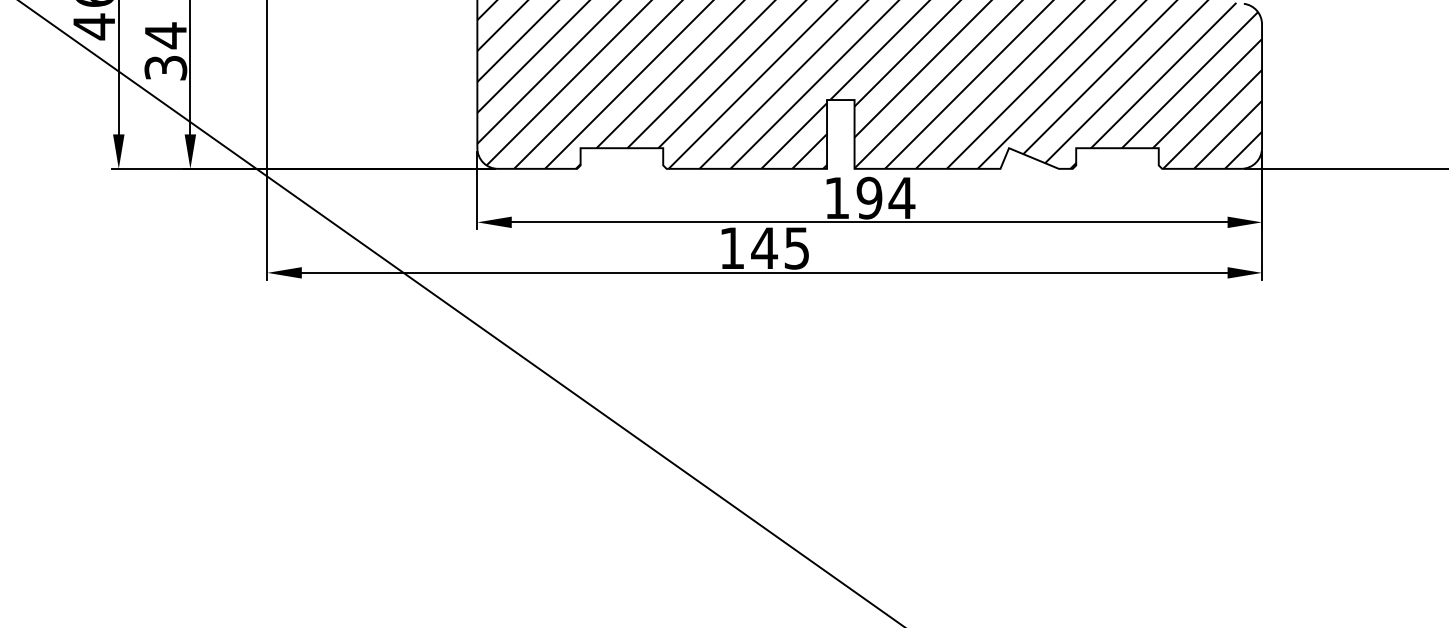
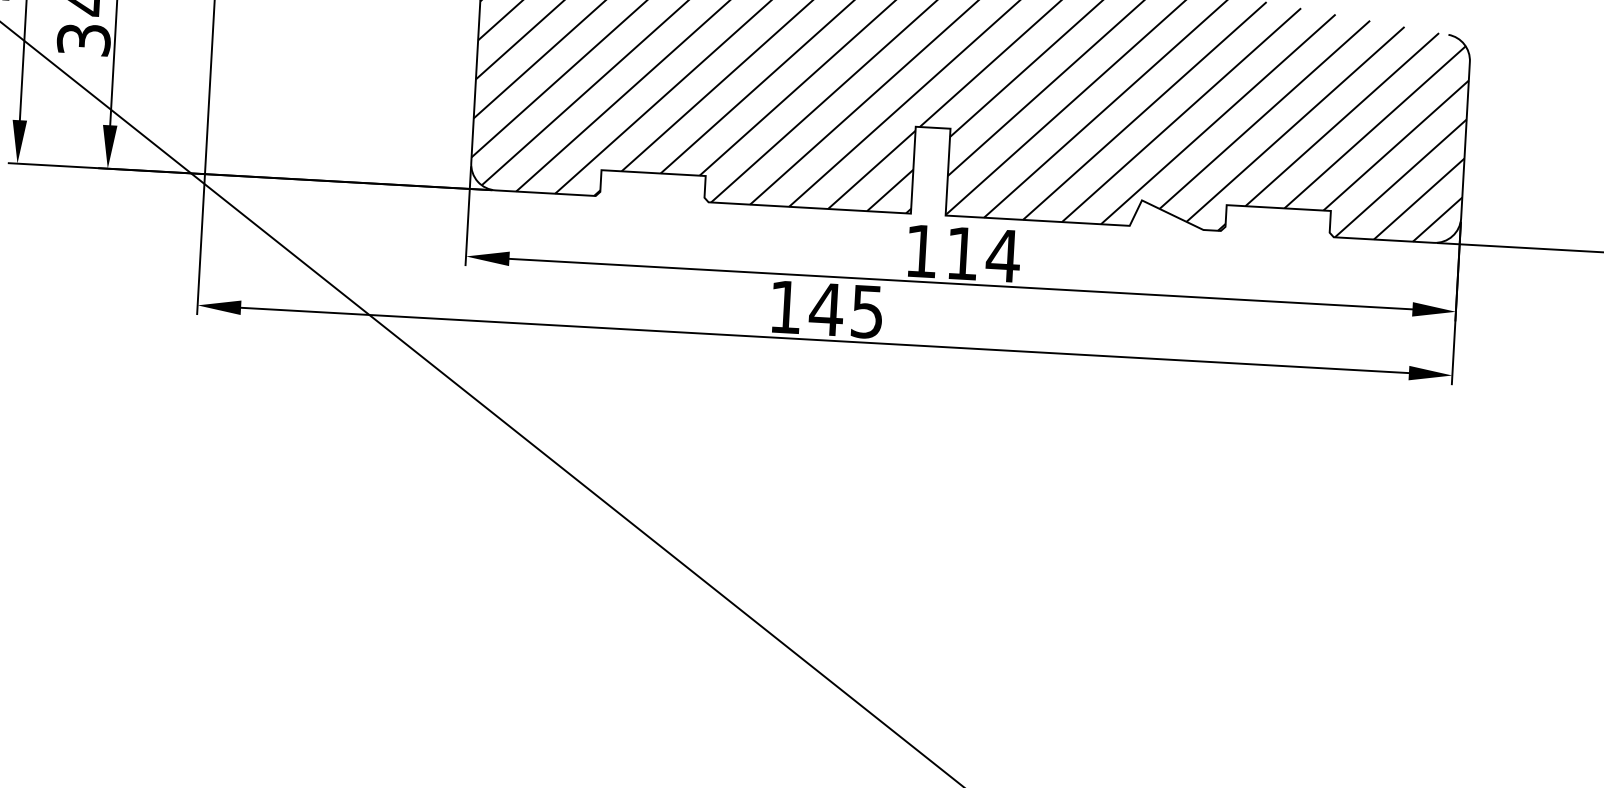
text: (869, 197) -> (962, 252), 194 -> 114

